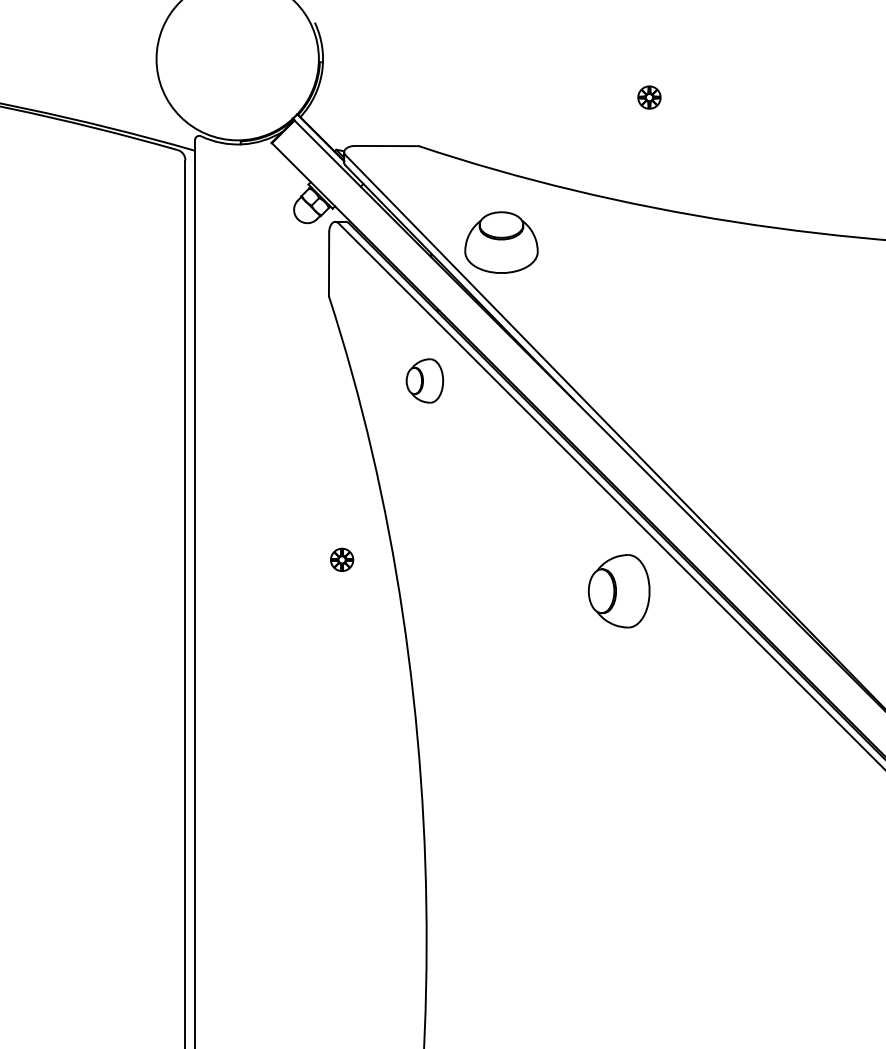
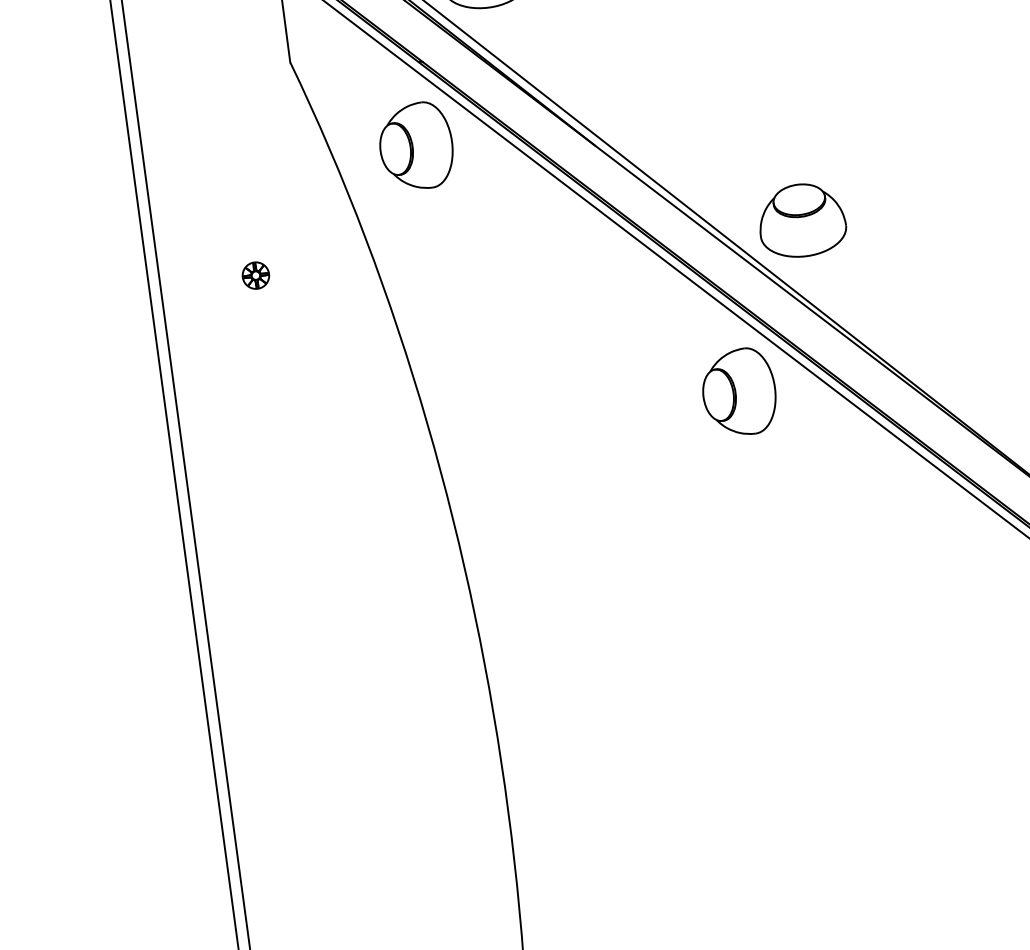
part: (424, 380) -> (415, 145), size x1.67
part: (739, 486) -> (802, 220), added
part: (342, 559) -> (256, 275), moved
part: (618, 591) -> (738, 392), moved

